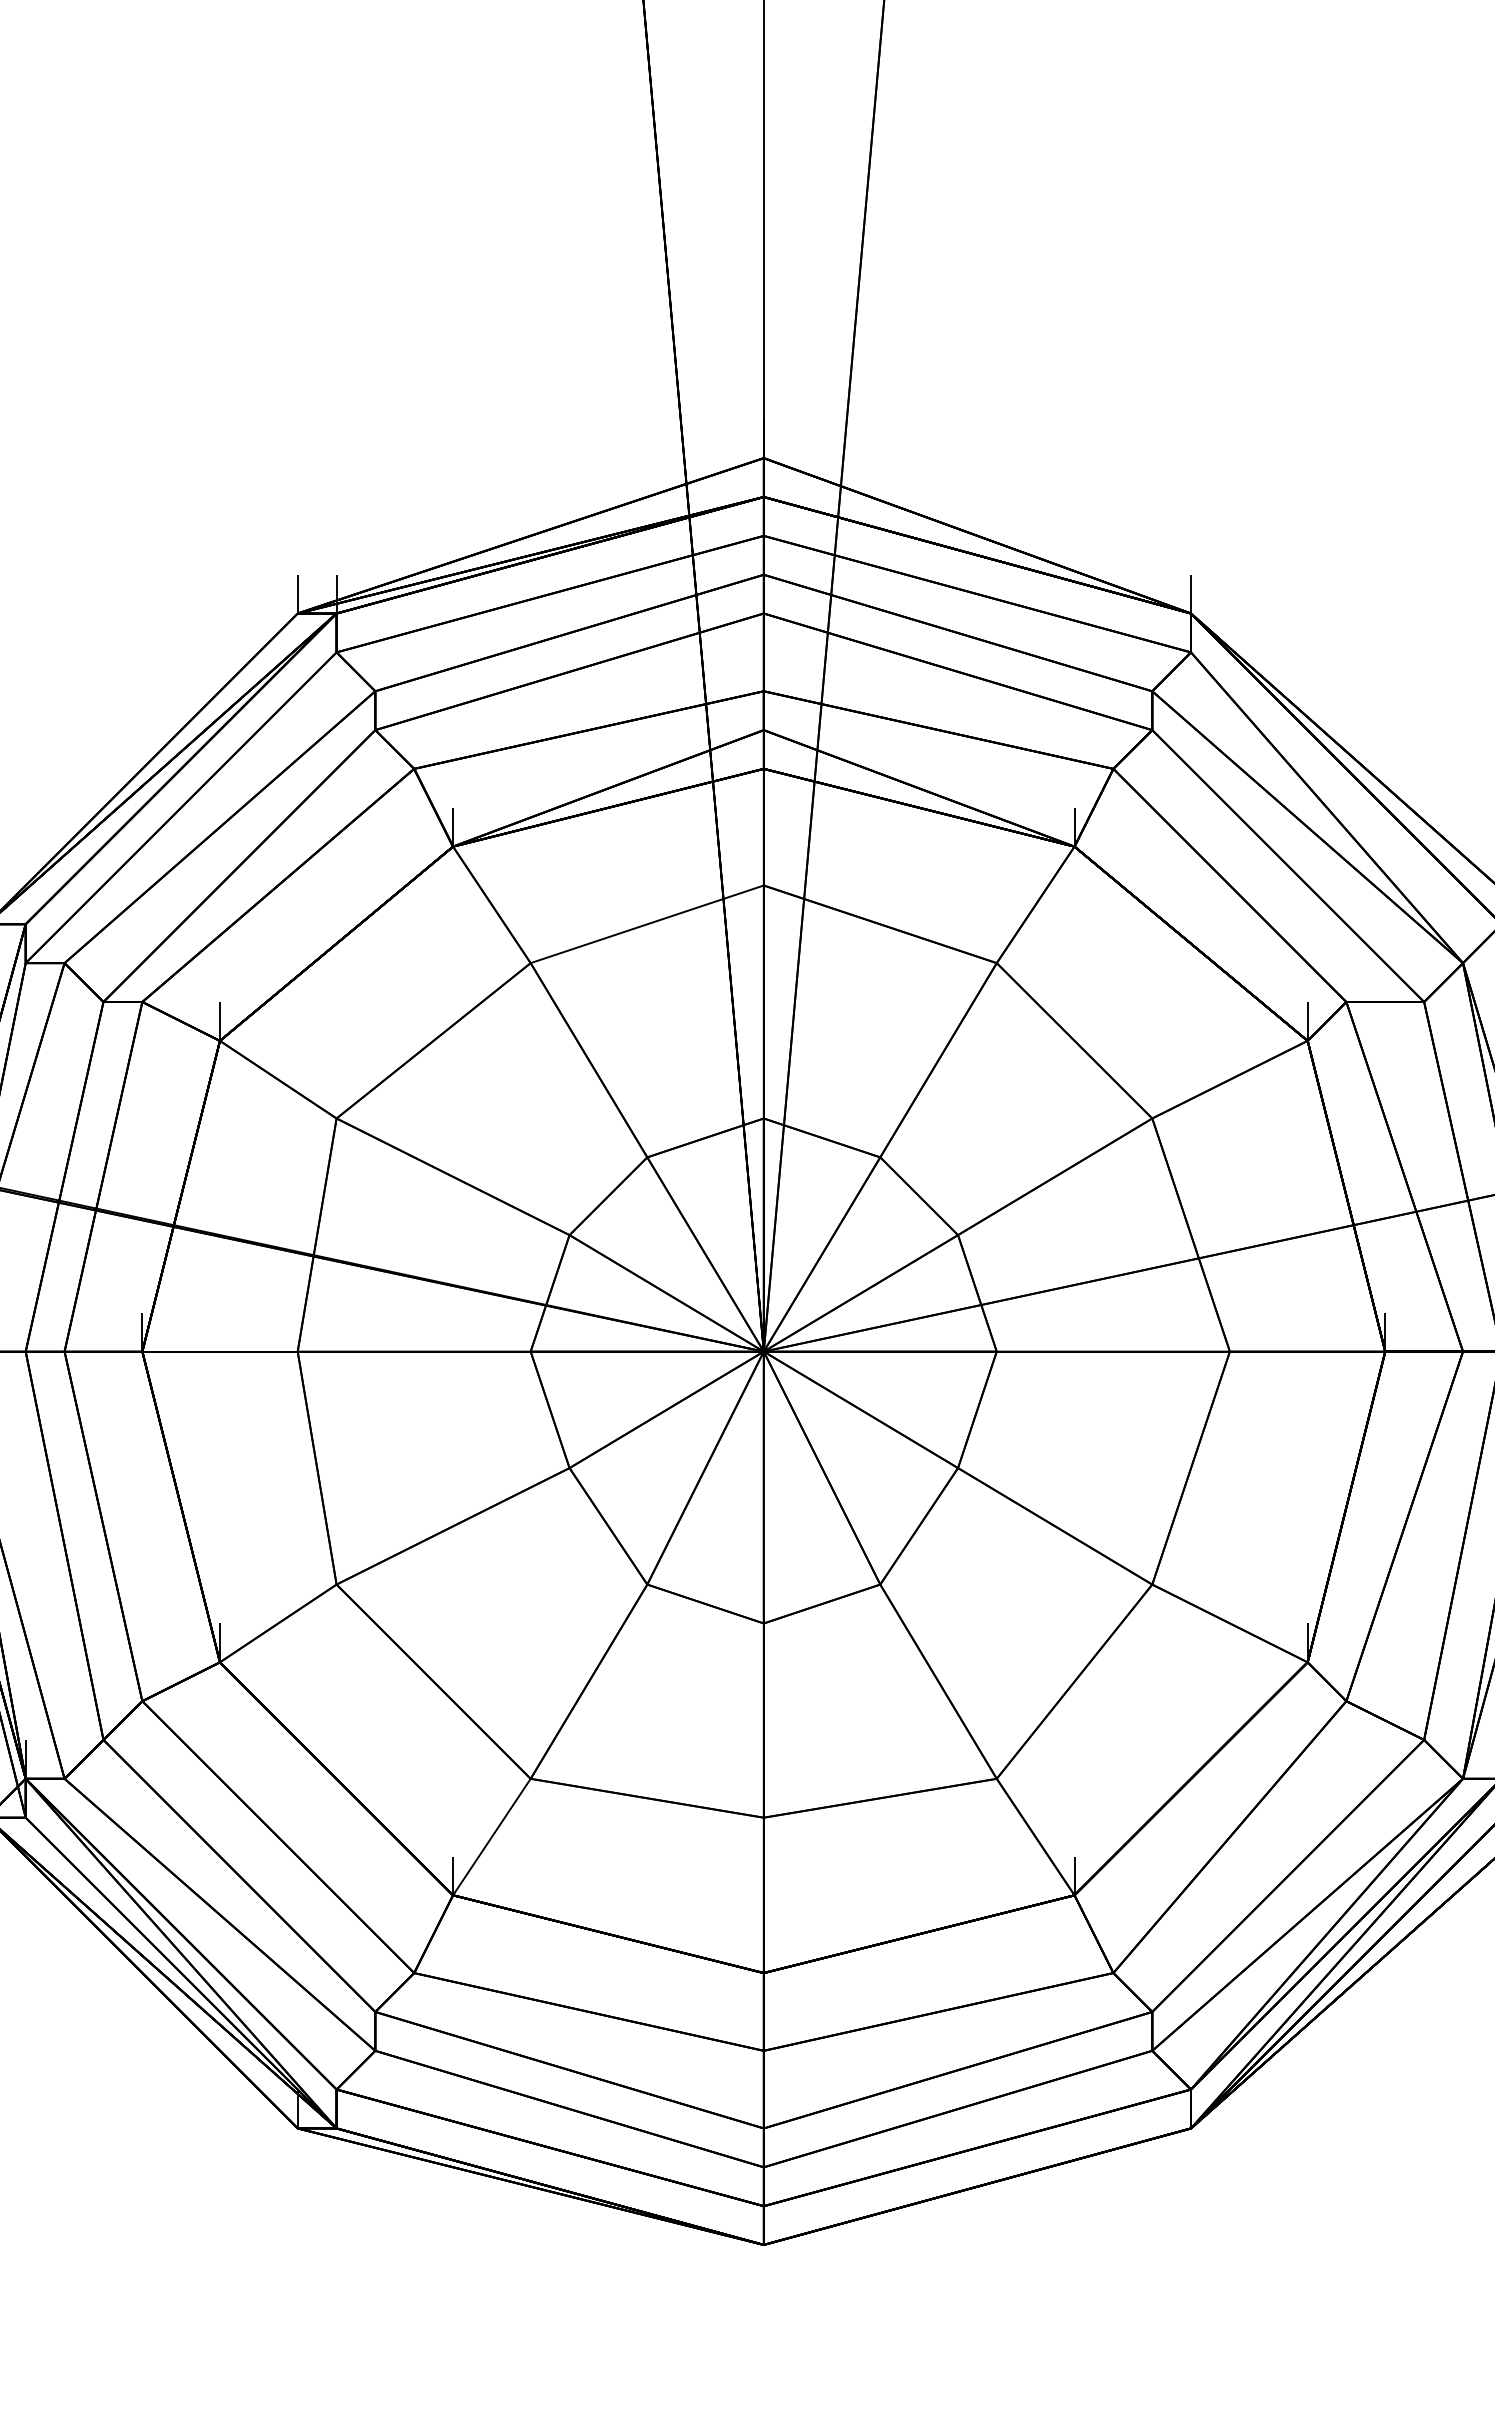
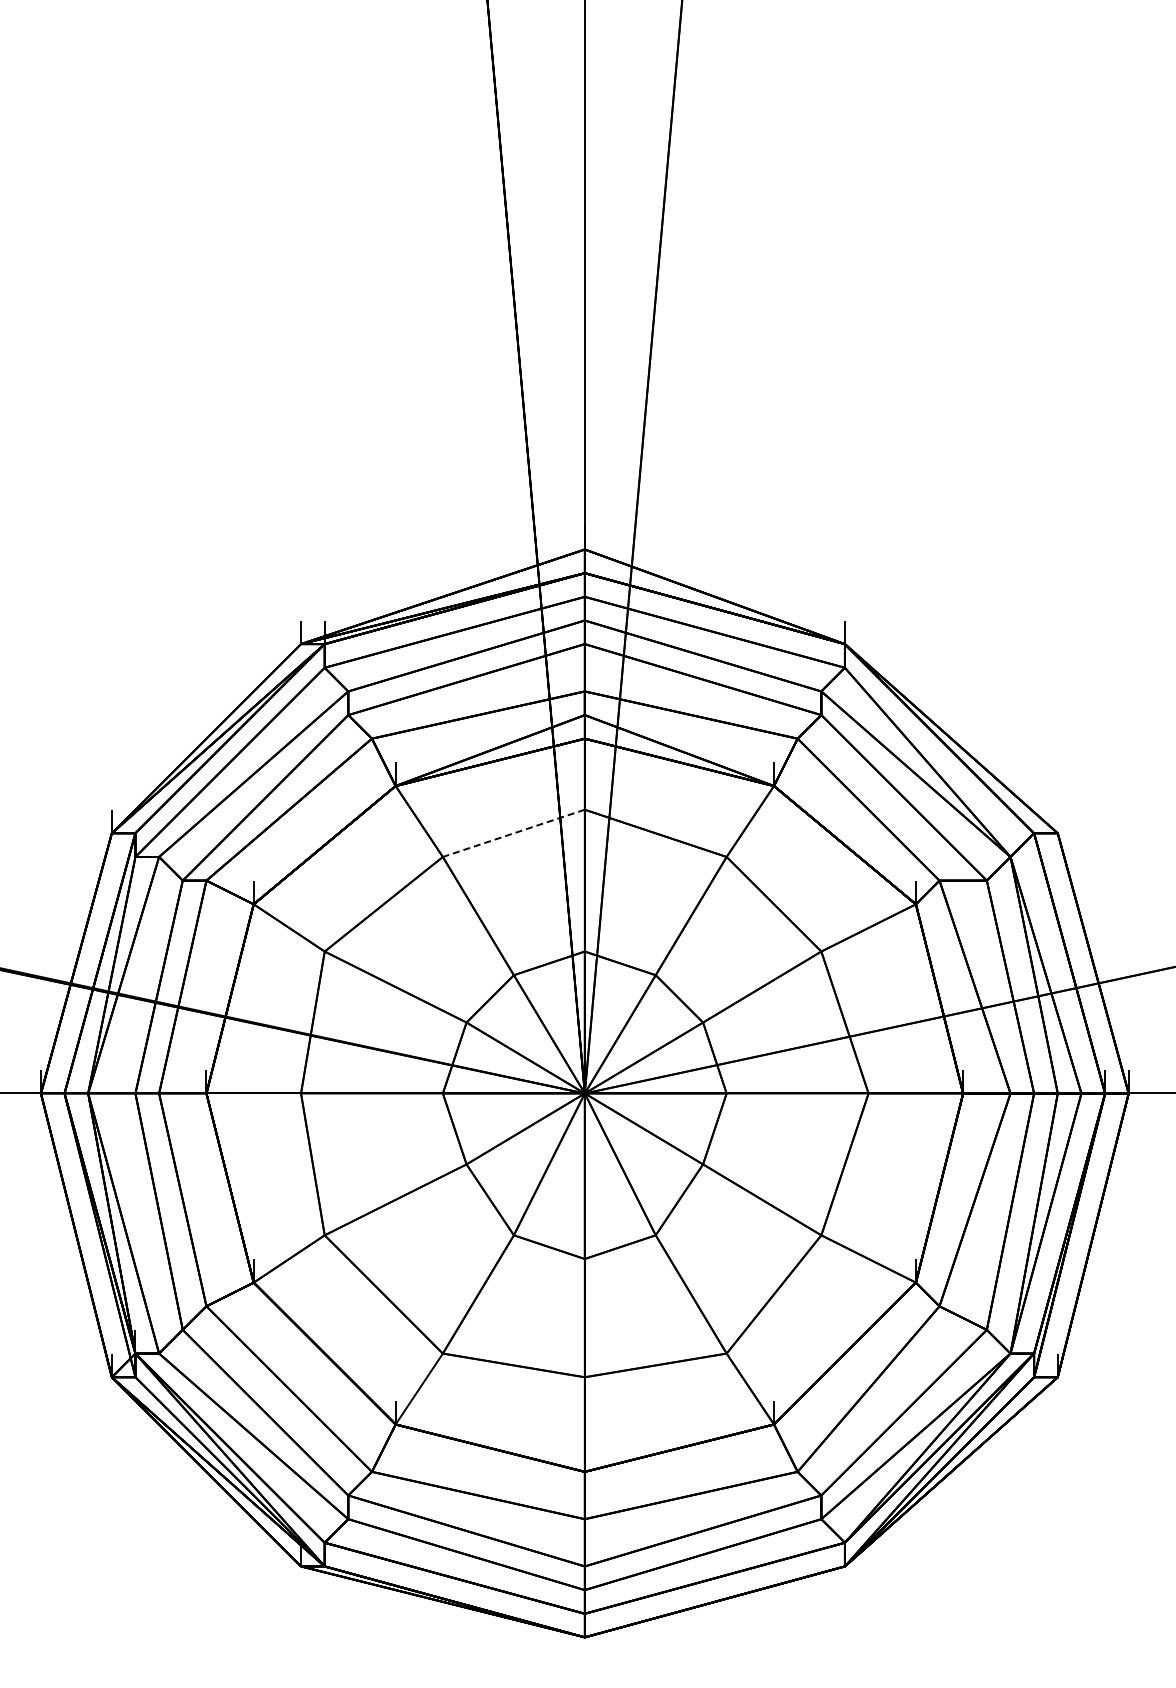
line: (646, 924) -> (513, 833), solid -> dashed

